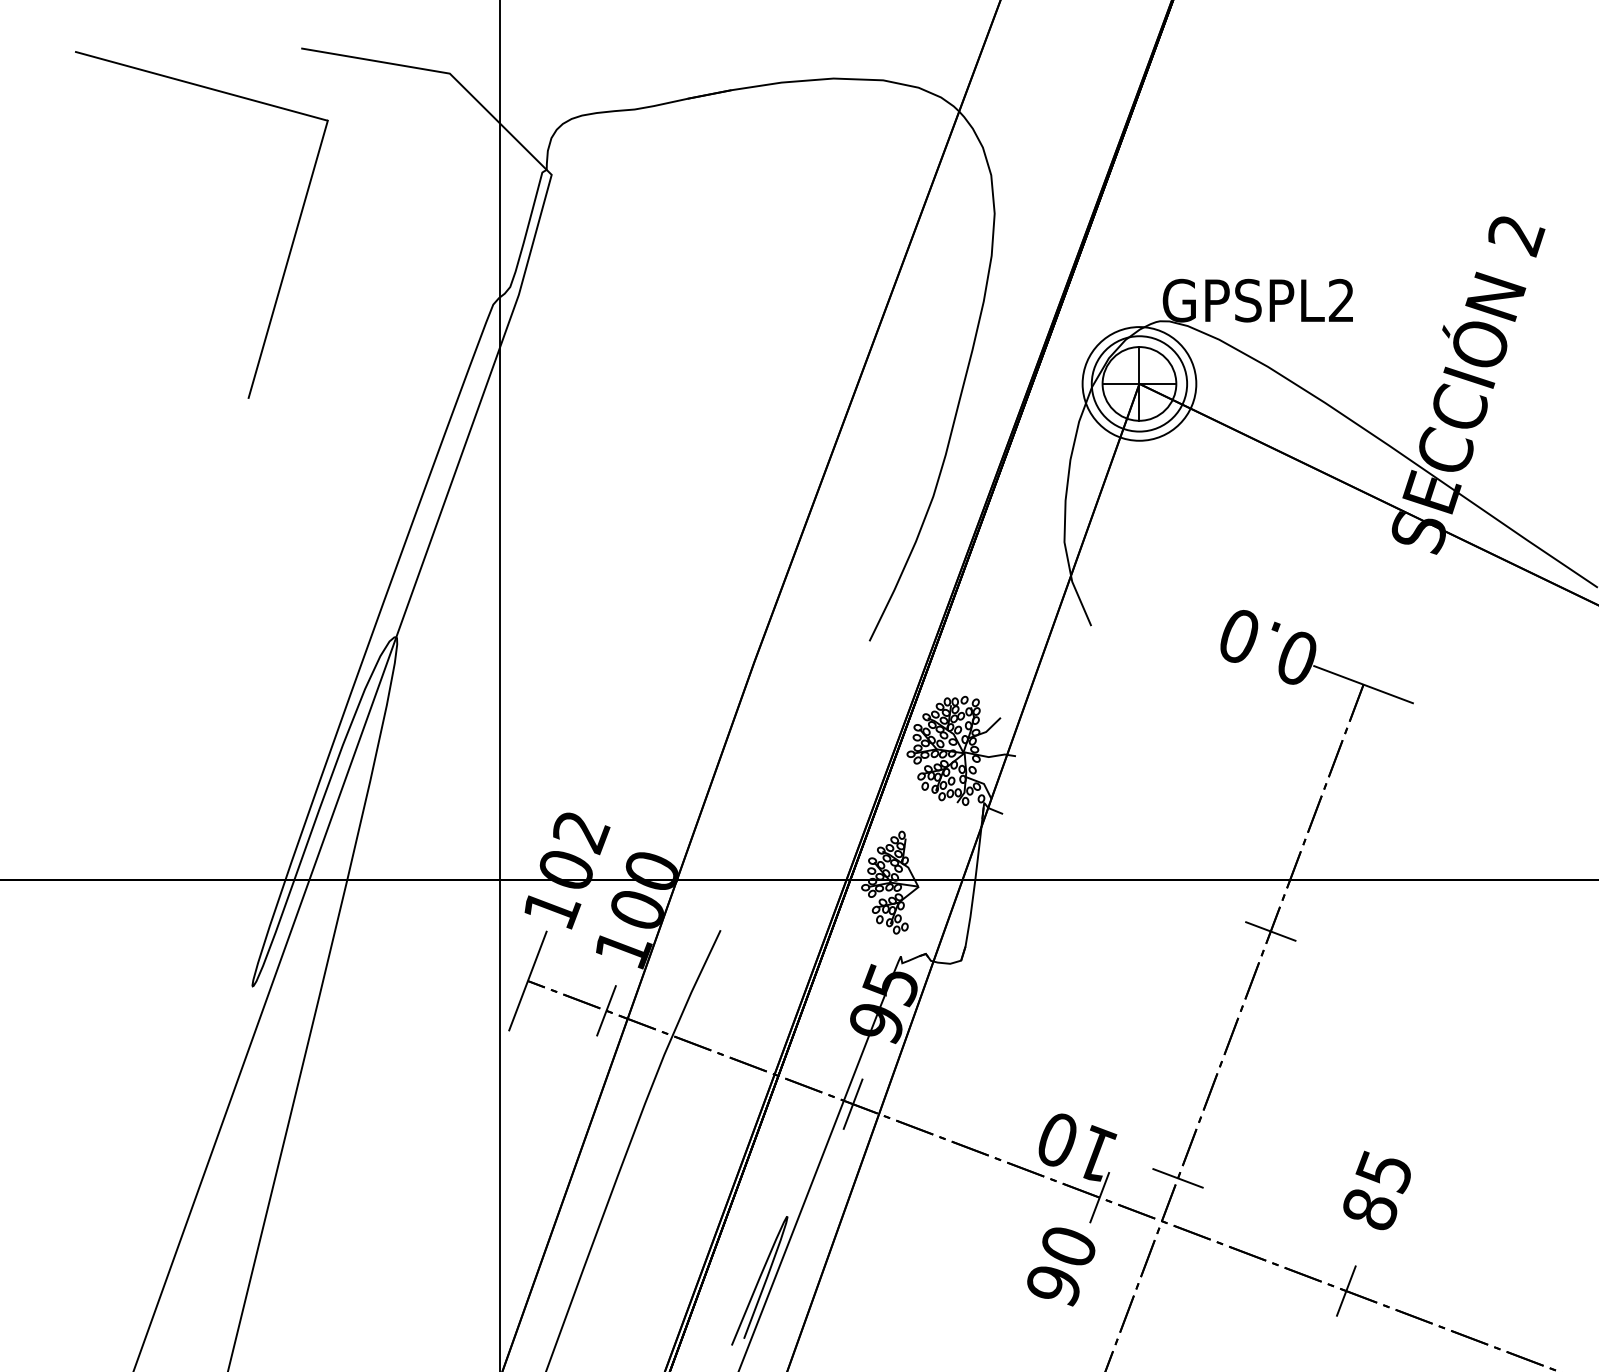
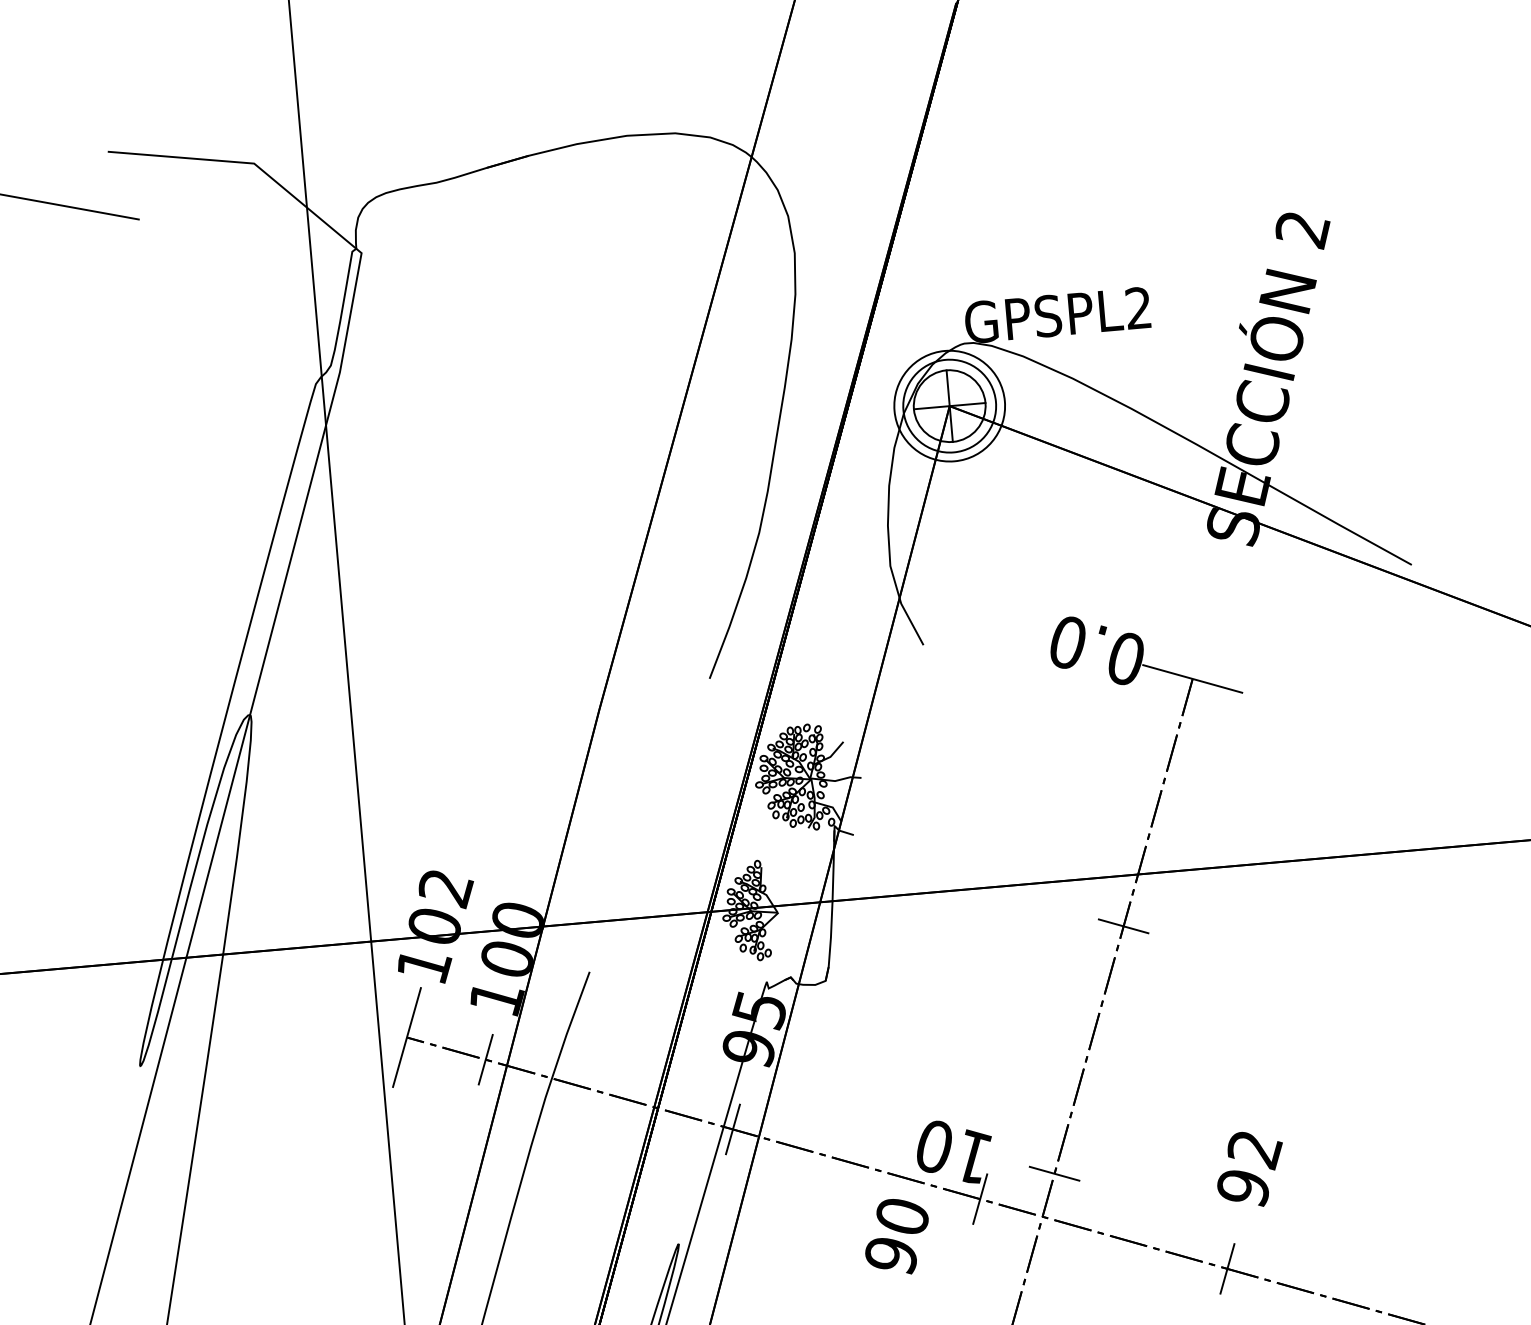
line: (287, 258) -> (112, 356), removed
text: (1379, 1190) -> (1251, 1168), 85 -> 92
text: (1061, 1266) -> (897, 1236), moved

